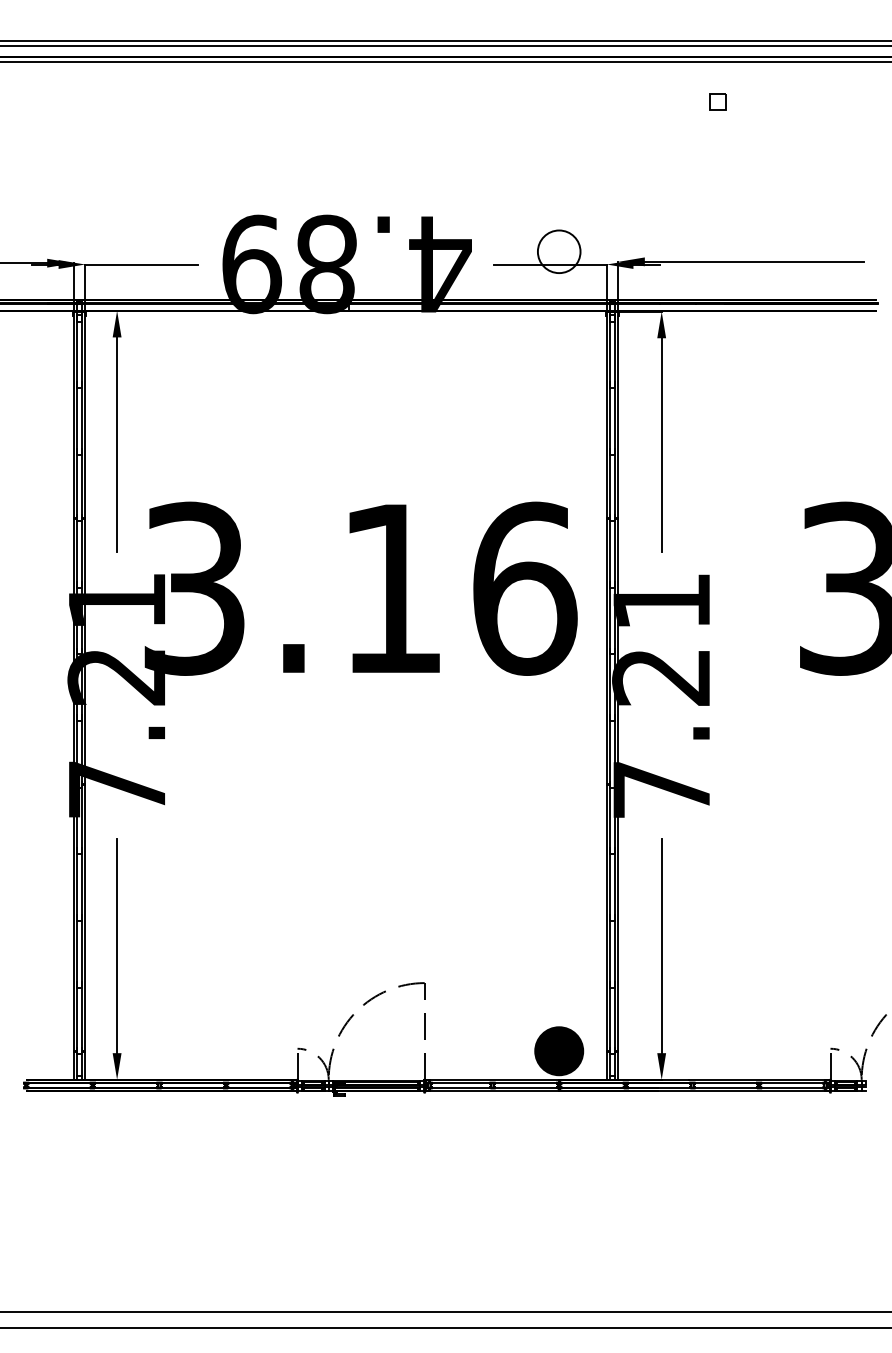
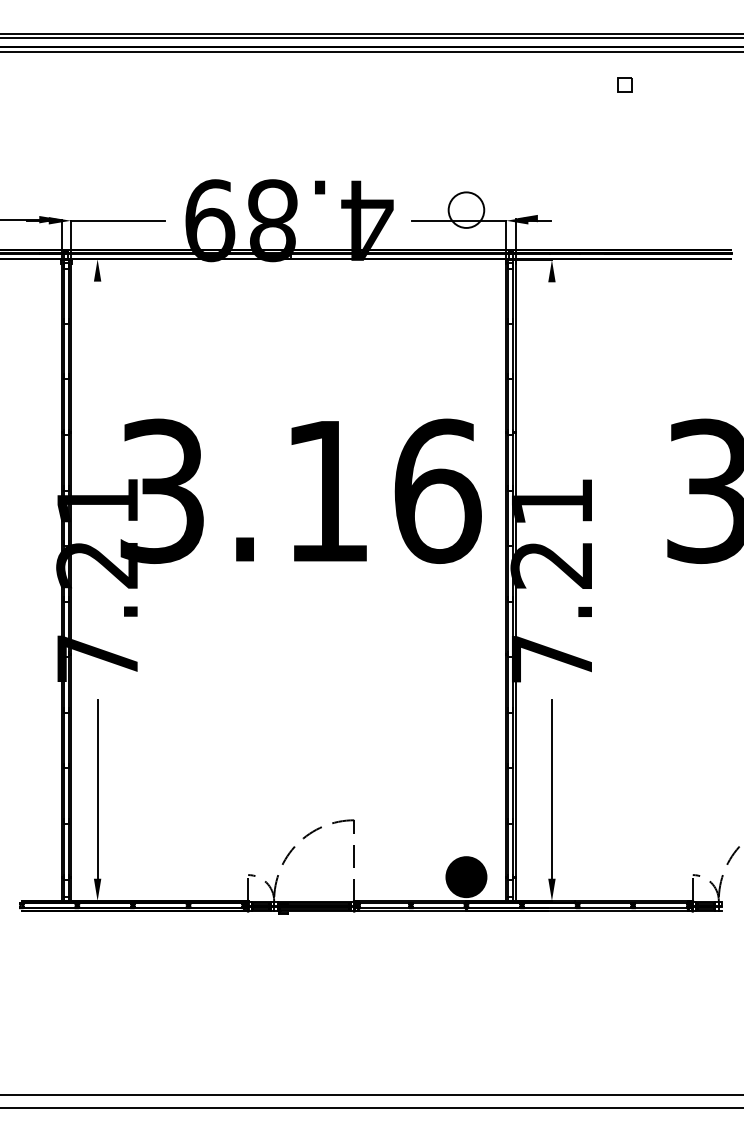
part: (717, 101) -> (624, 84), moved
line: (754, 261) -> (629, 218), removed
line: (117, 444) -> (97, 370), removed
line: (661, 445) -> (551, 371), removed

